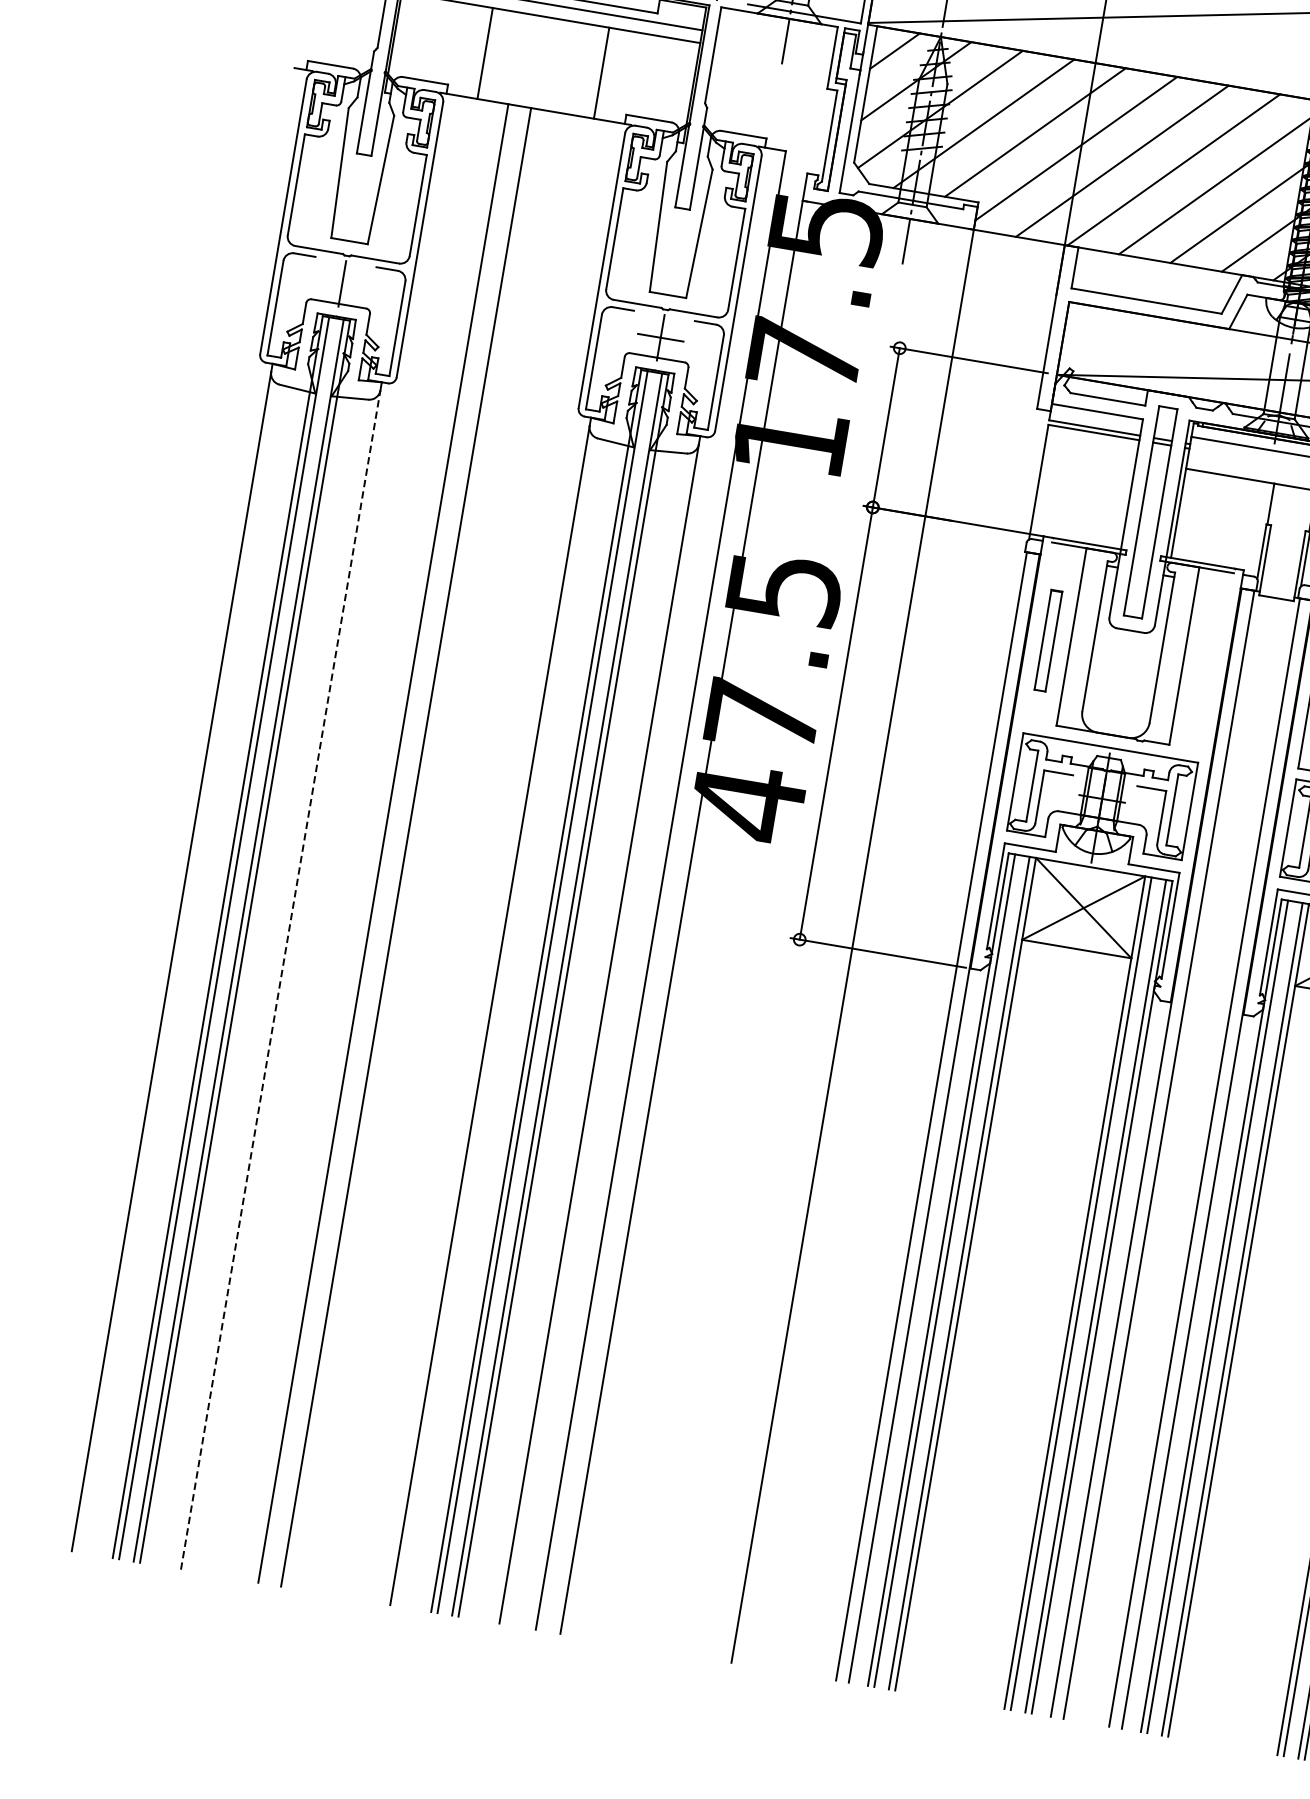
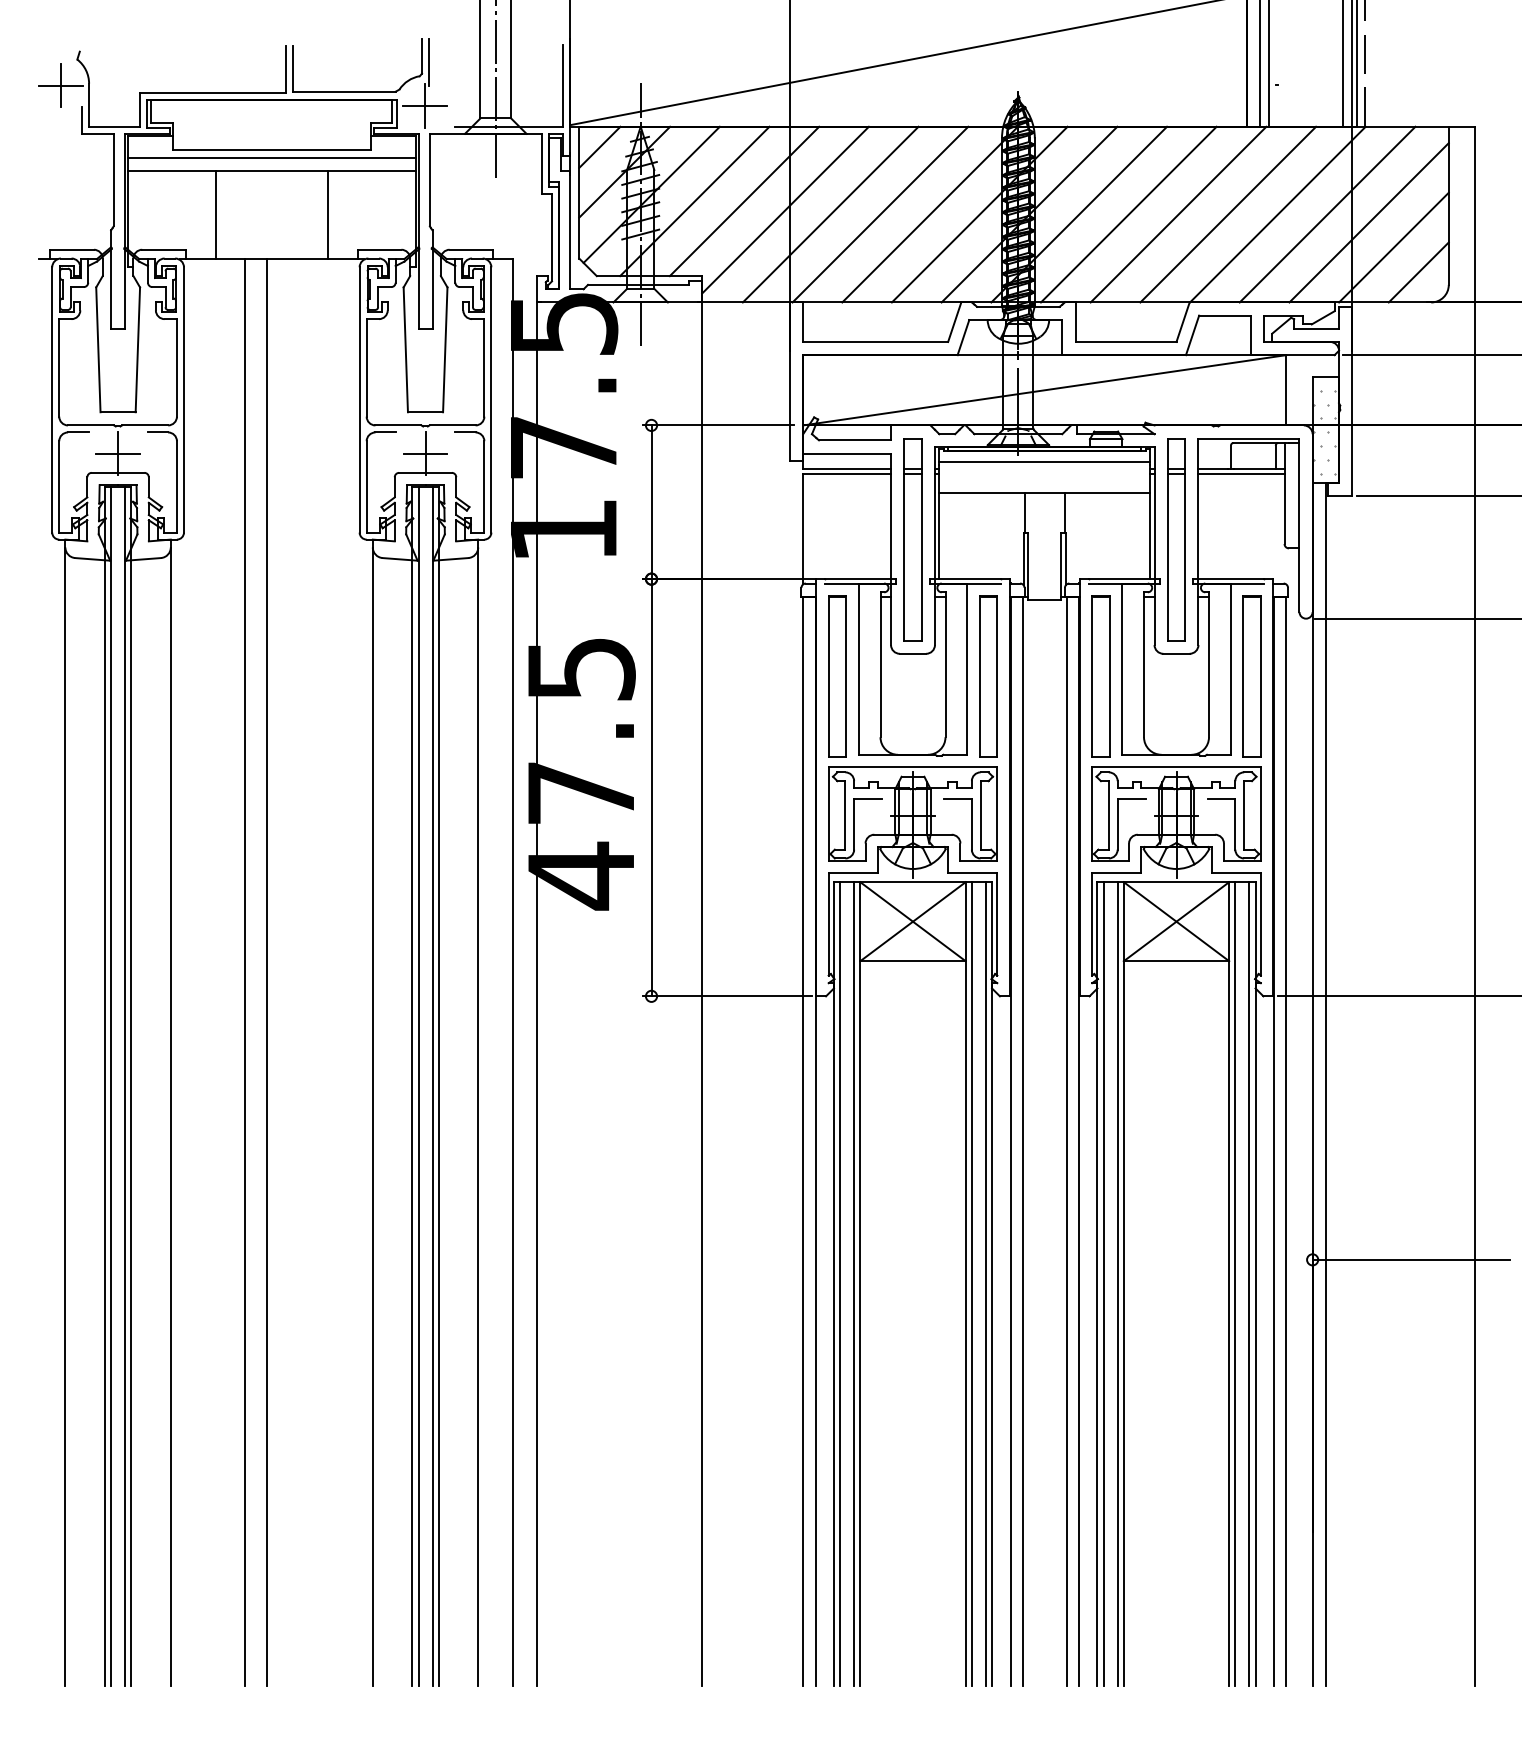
line: (342, 283) -> (118, 453), added
part: (1048, 640) -> (837, 676), size x1.67
part: (1204, 667) -> (988, 676), added
line: (280, 979) -> (170, 1116), dashed -> solid

